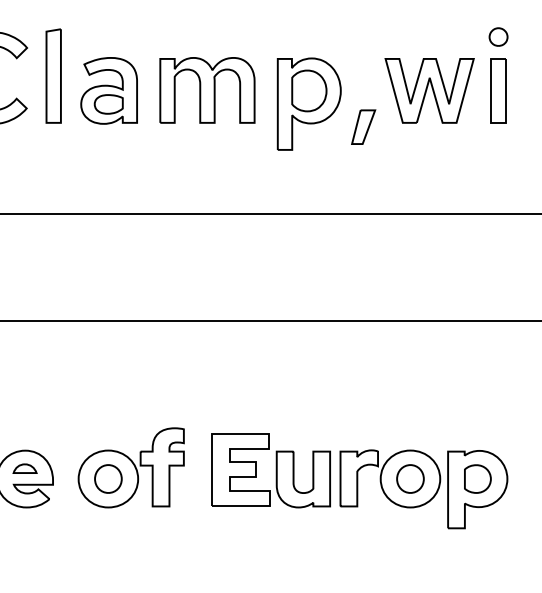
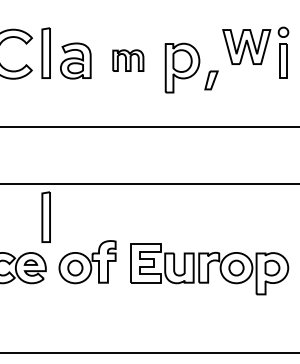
part: (207, 89) -> (128, 60), size x0.6
part: (429, 89) -> (246, 46), moved
part: (52, 382) -> (45, 216), added

